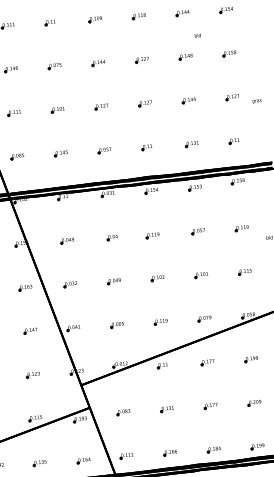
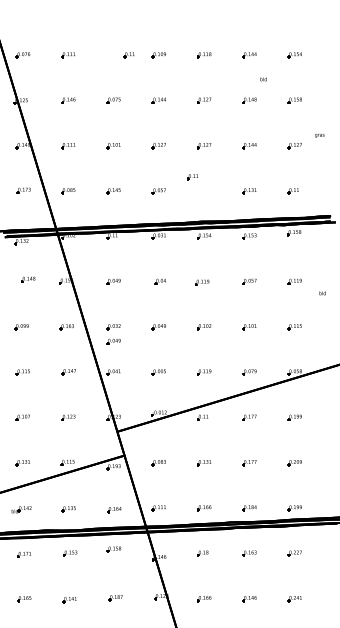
part: (49, 23) -> (128, 55), moved
text: (256, 101) -> (319, 135), moved
part: (146, 147) -> (192, 177), moved
part: (71, 298) -> (113, 341), added

